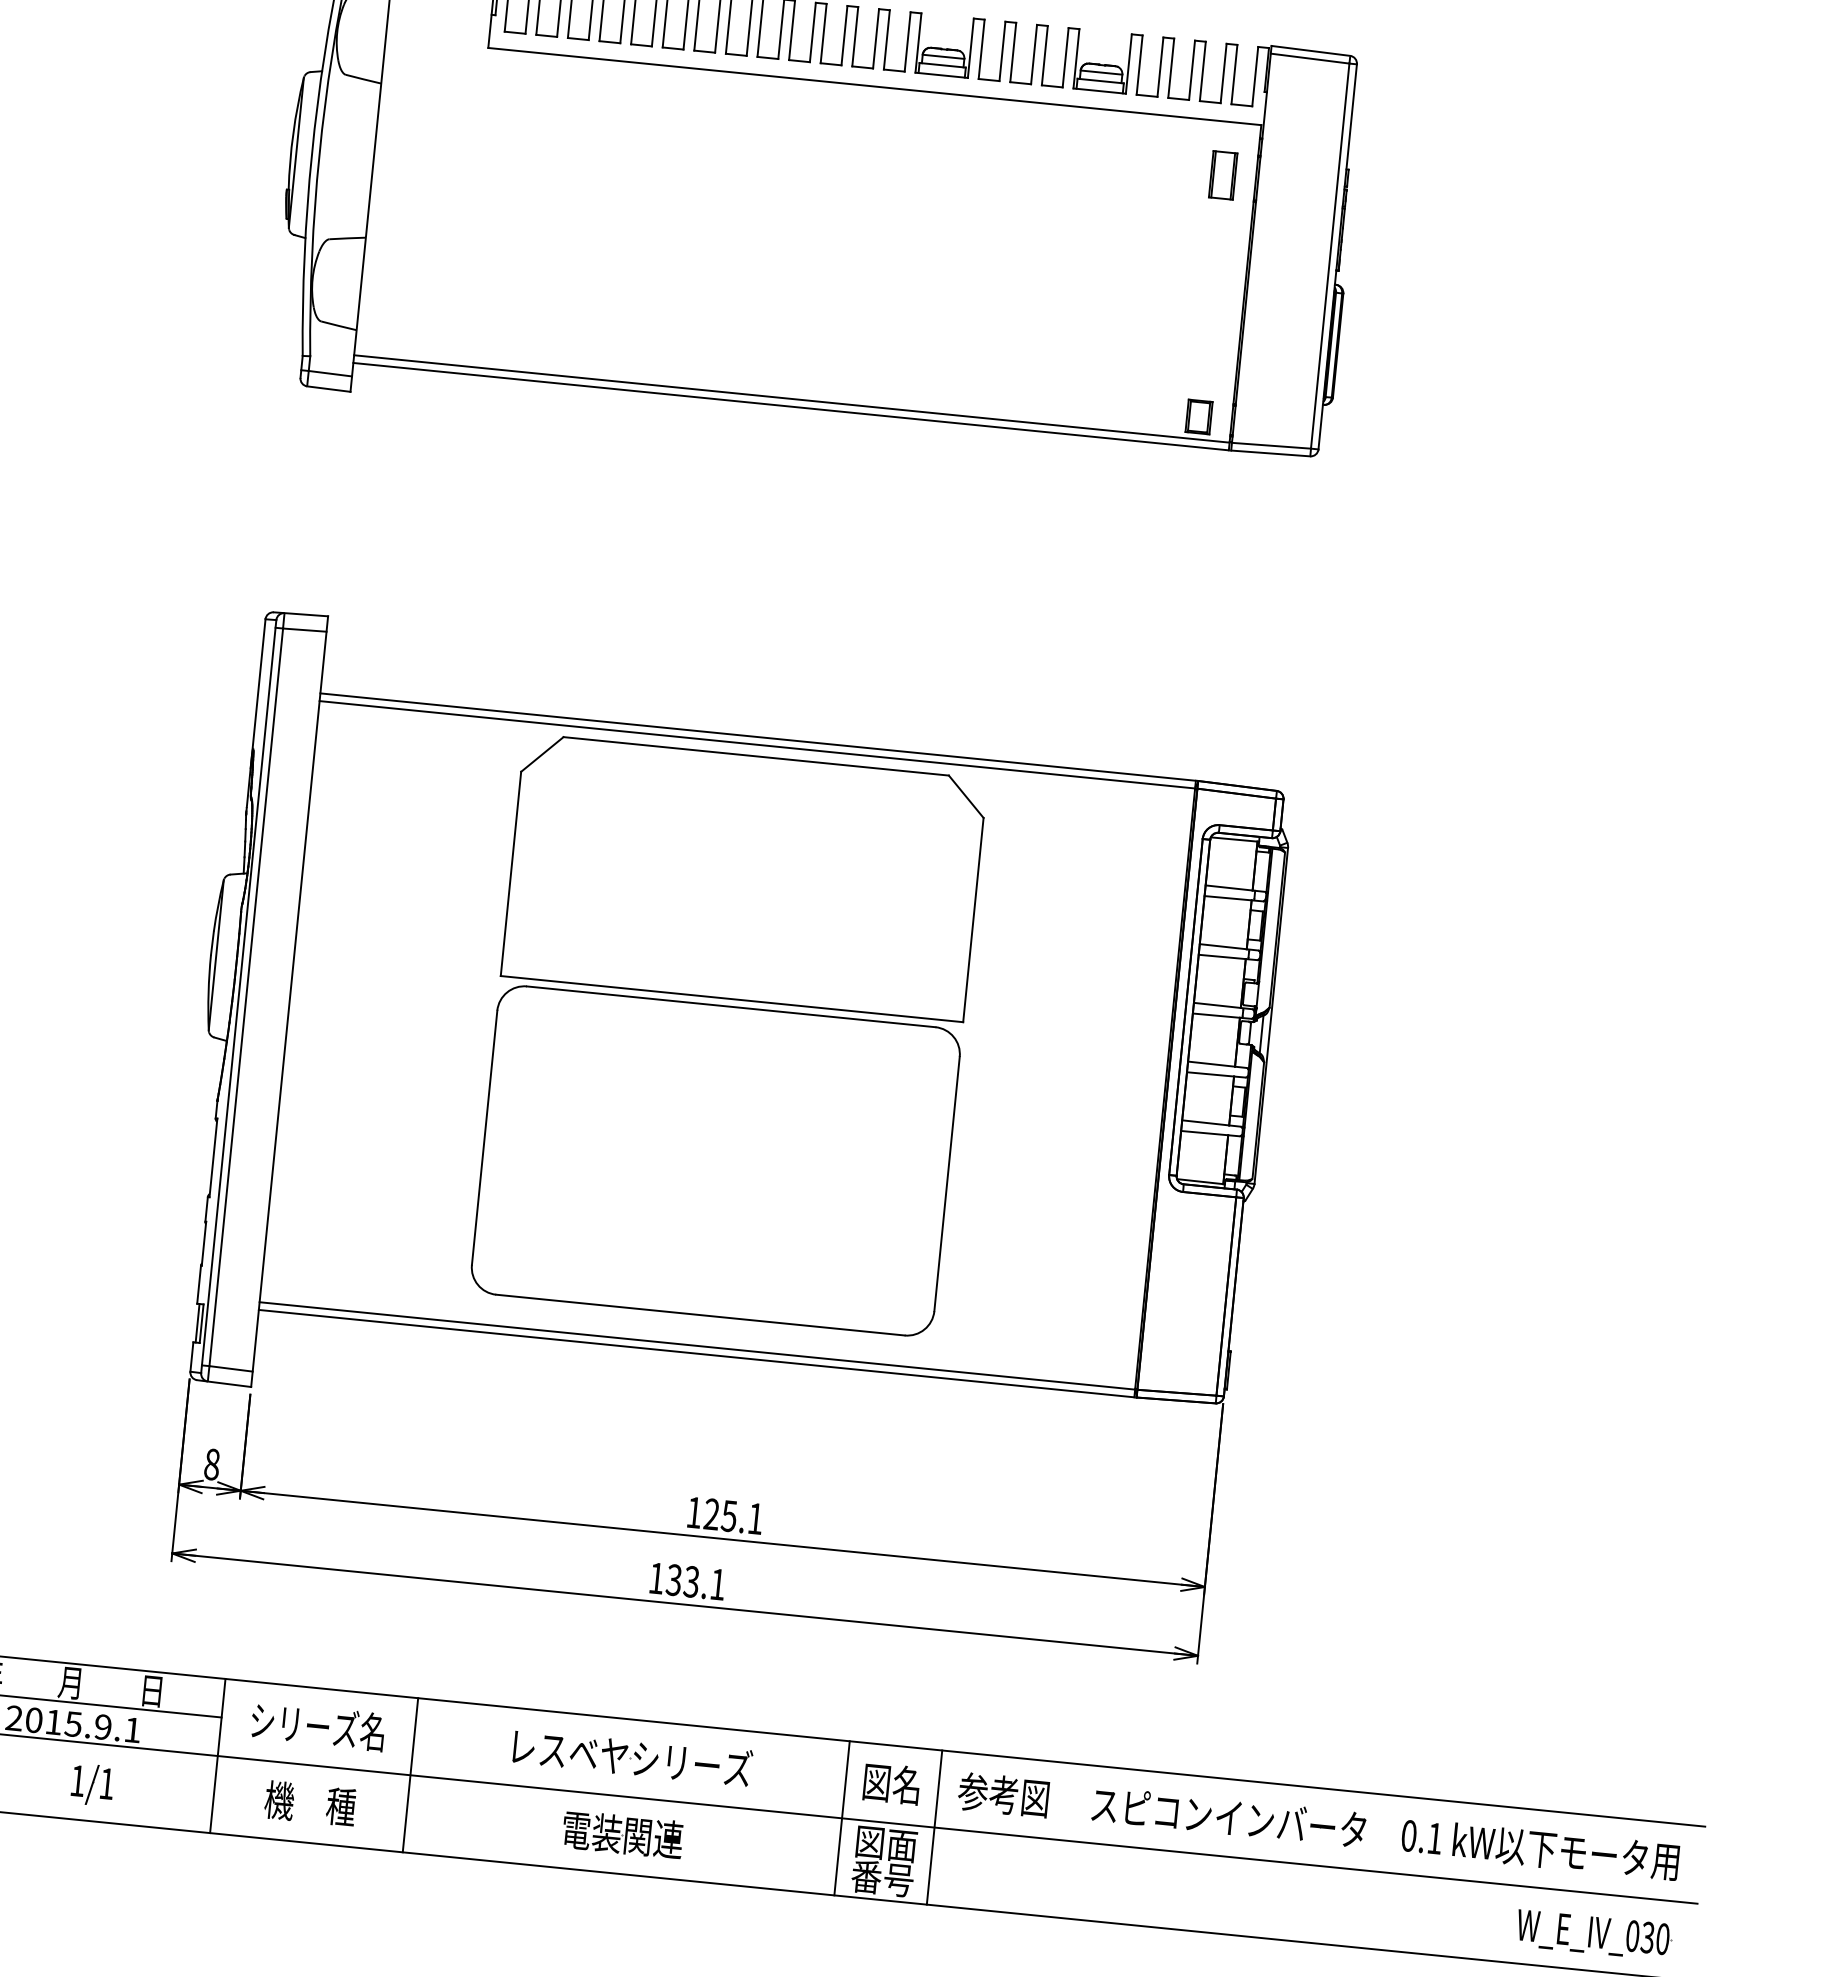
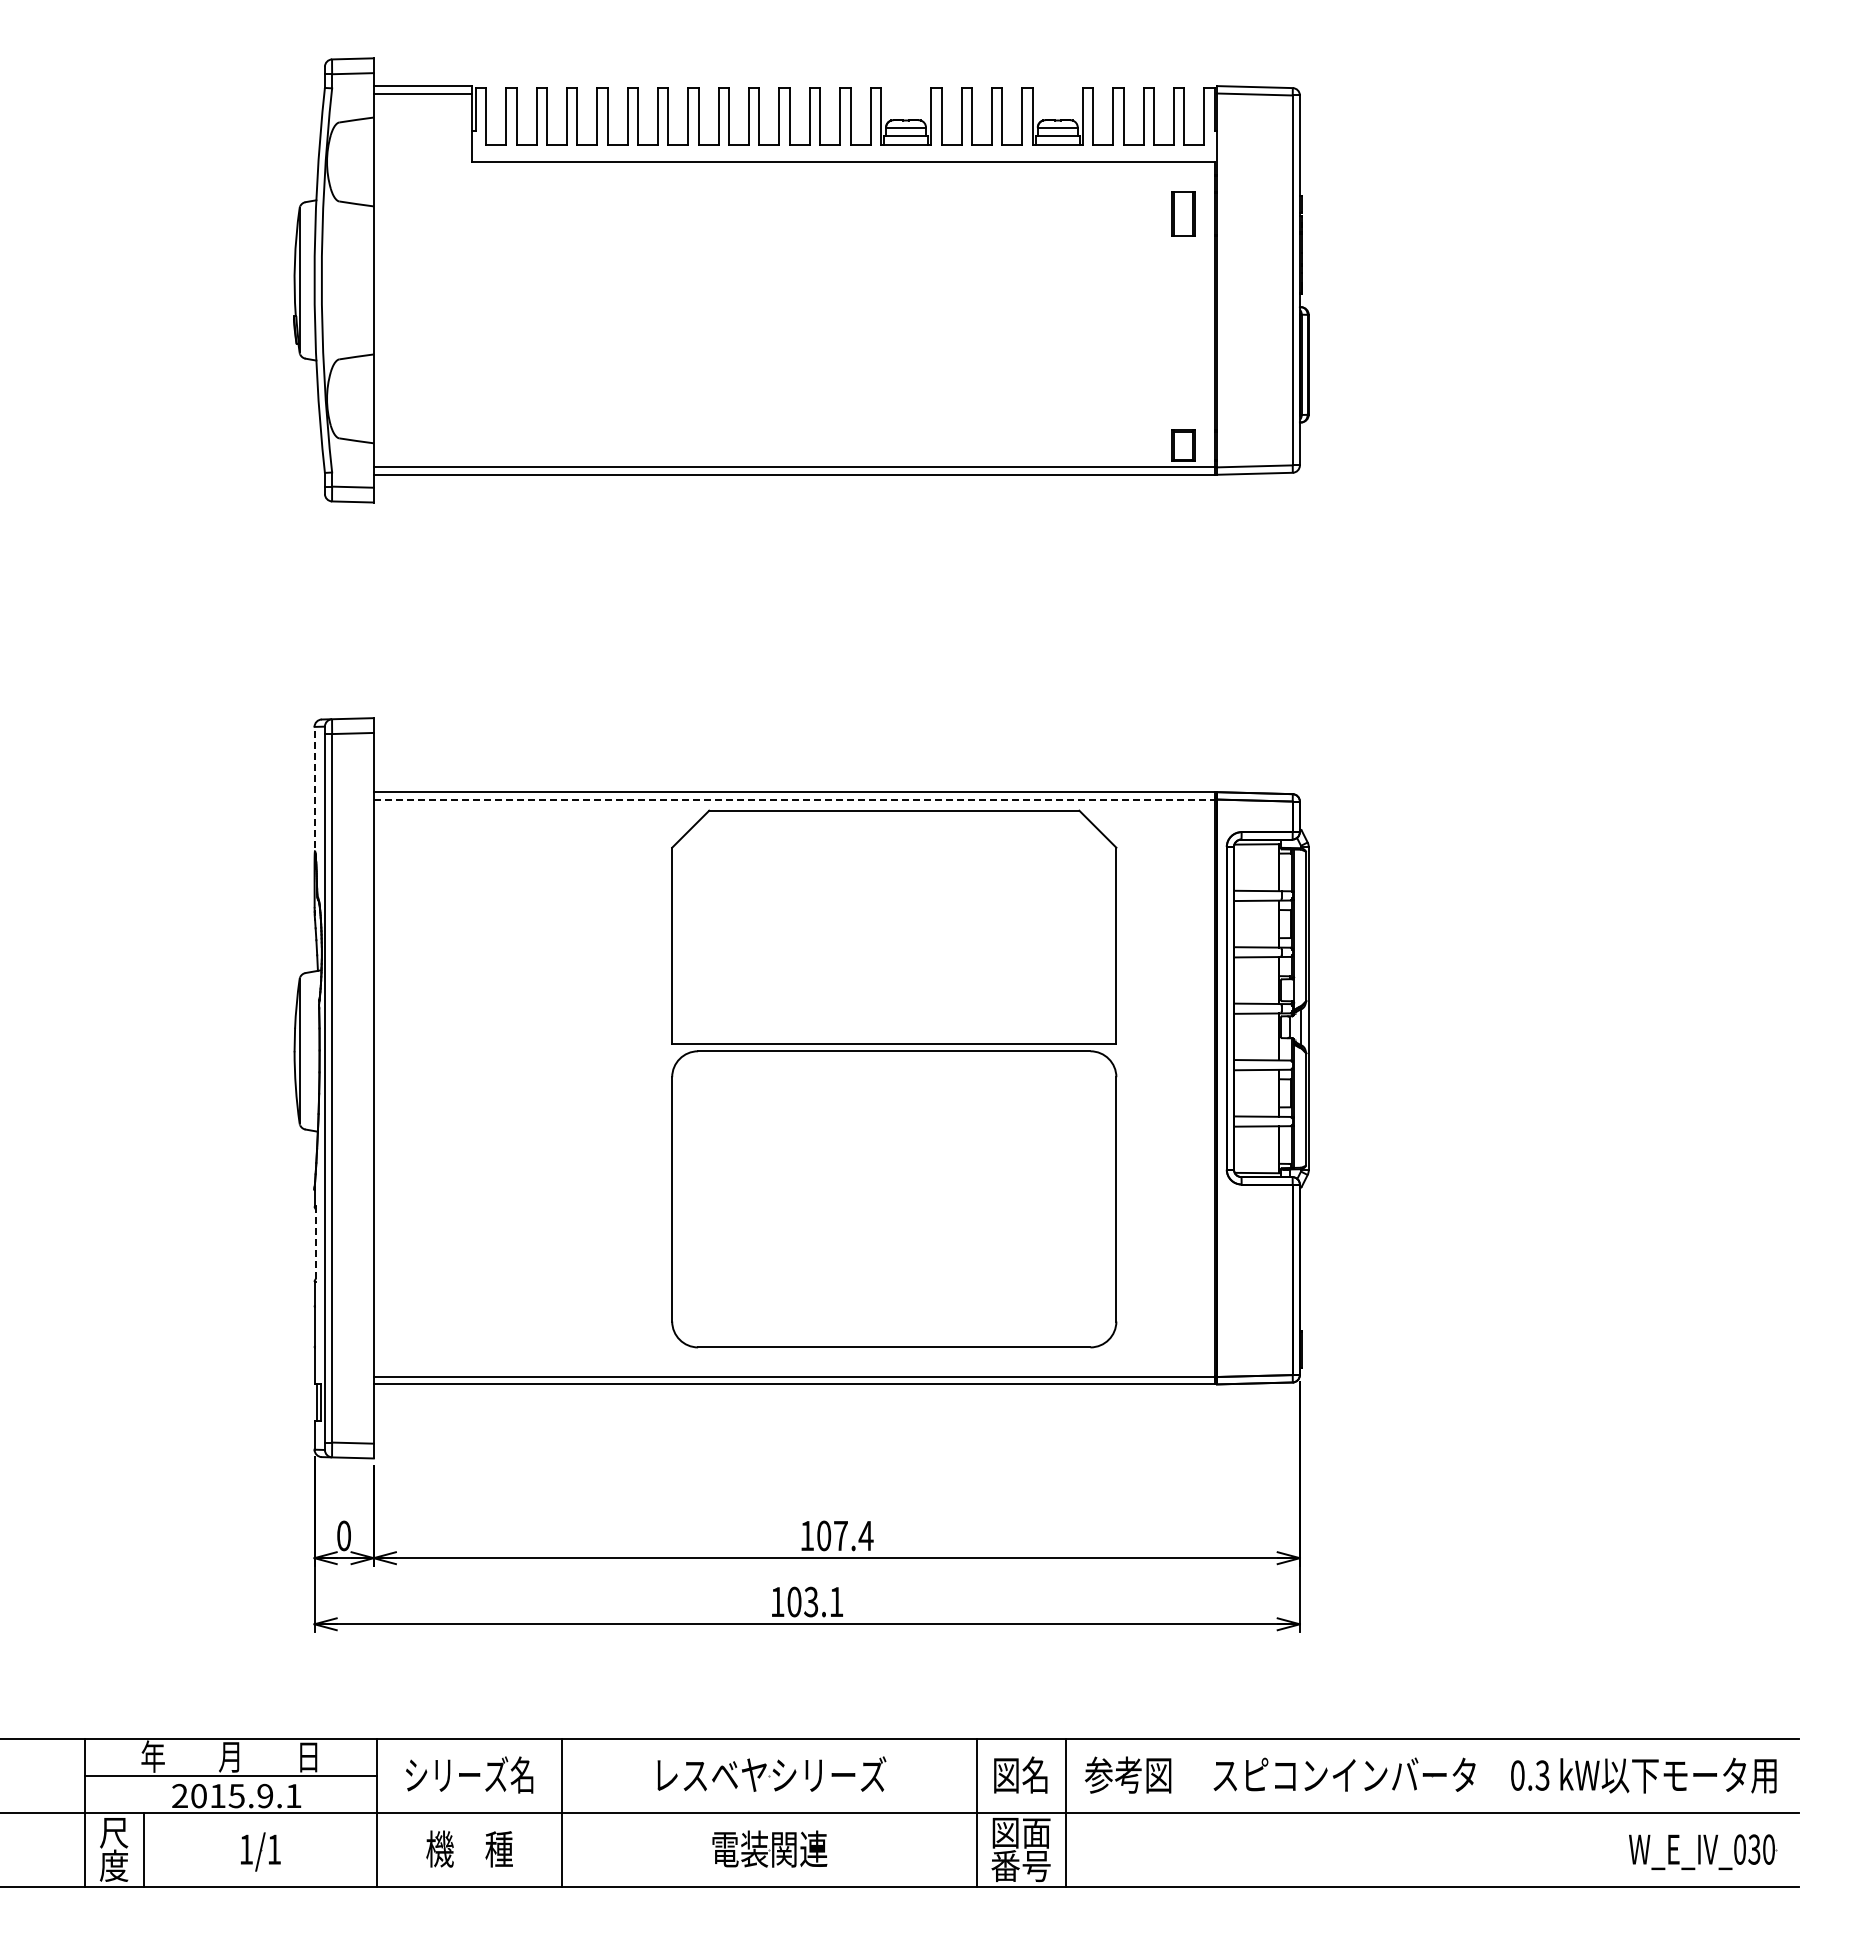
line: (258, 693) -> (314, 798), solid -> dashed
line: (757, 744) -> (794, 799), solid -> dashed
part: (728, 1035) -> (894, 1078), moved
line: (213, 1158) -> (316, 1244), solid -> dashed
text: (212, 1465) -> (344, 1536), 8 -> 0
text: (734, 1516) -> (845, 1535), 125.1 -> 107.4
text: (674, 1579) -> (794, 1601), 133.1 -> 103.1
text: (1434, 1838) -> (1542, 1775), 0.1 -> 0.3

